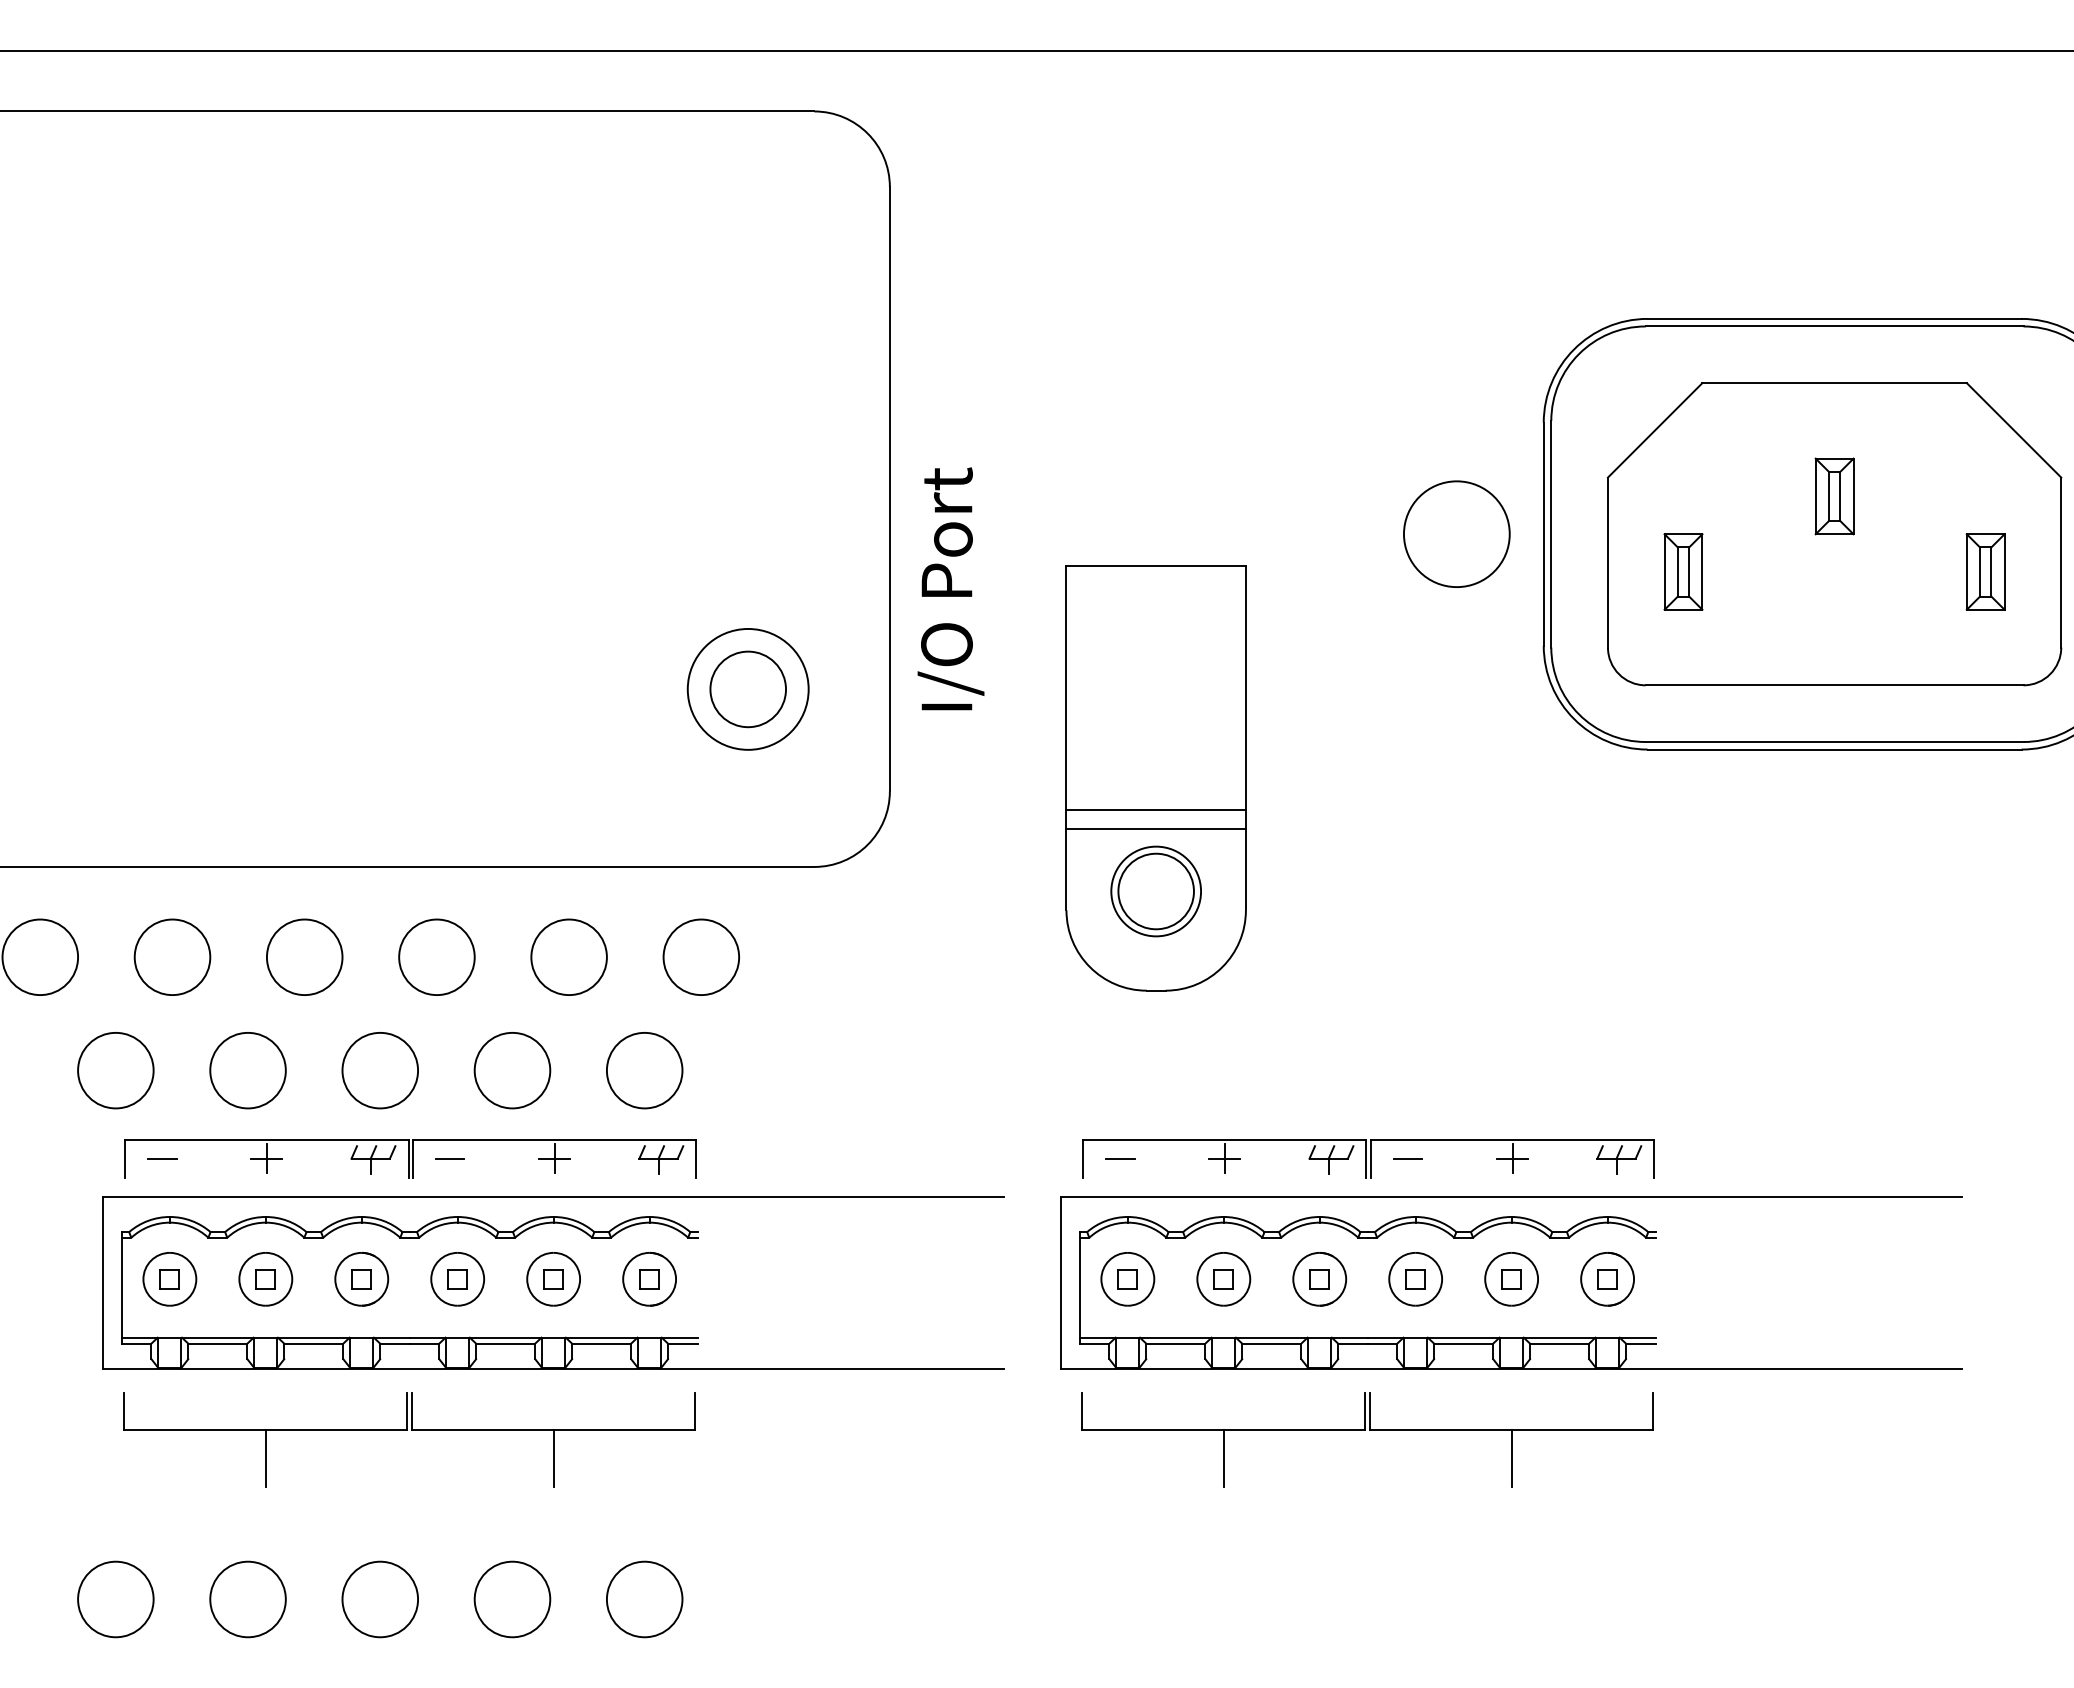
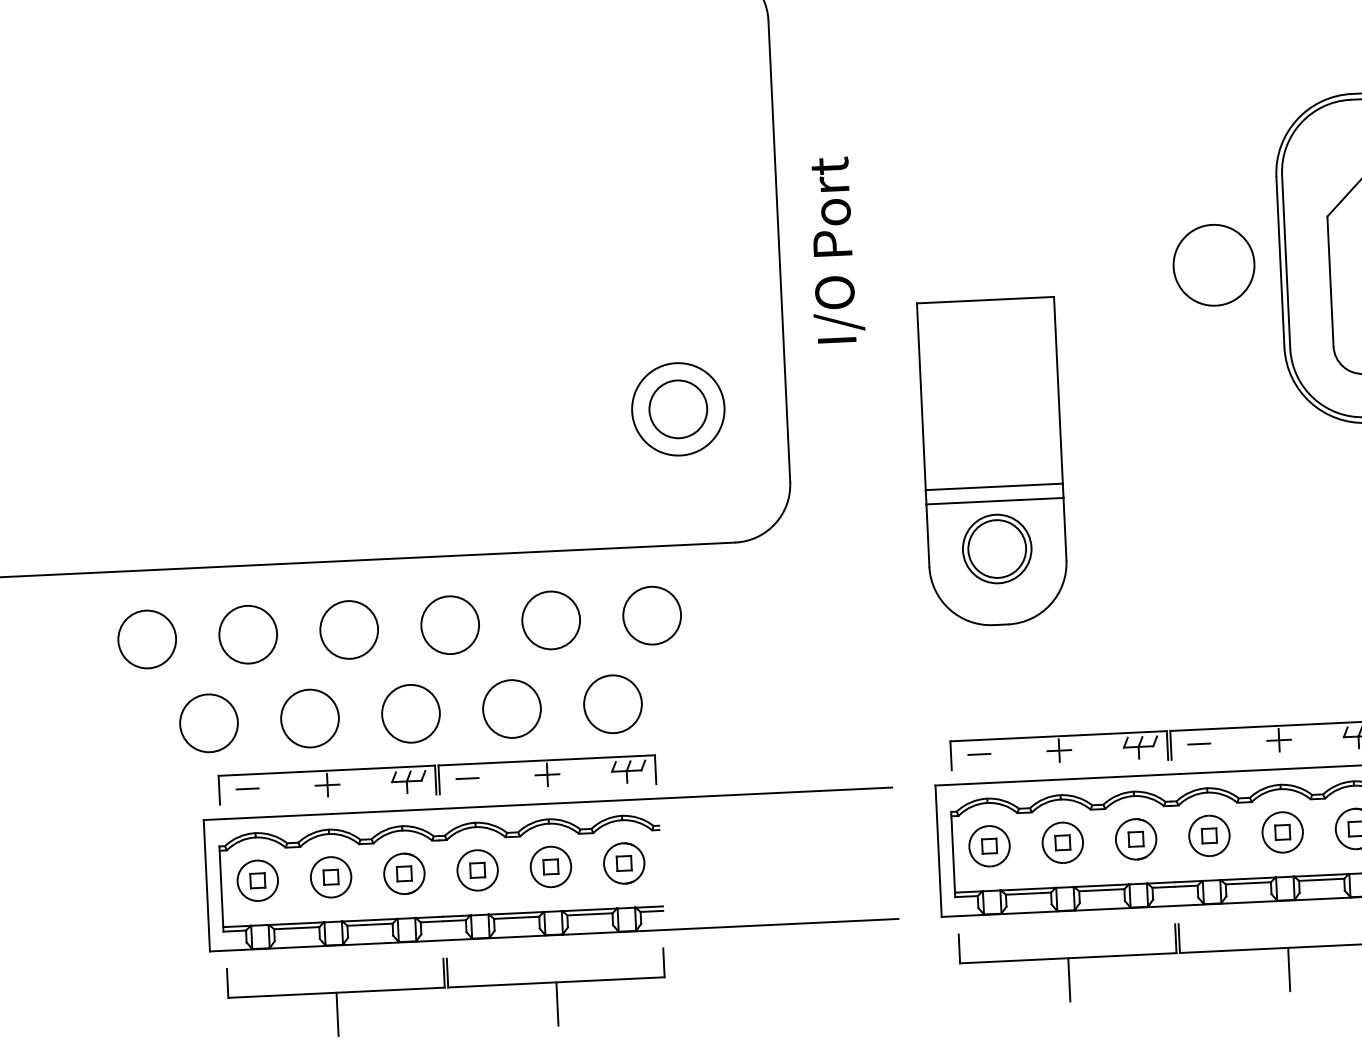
text: (950, 588) -> (835, 249), moved

